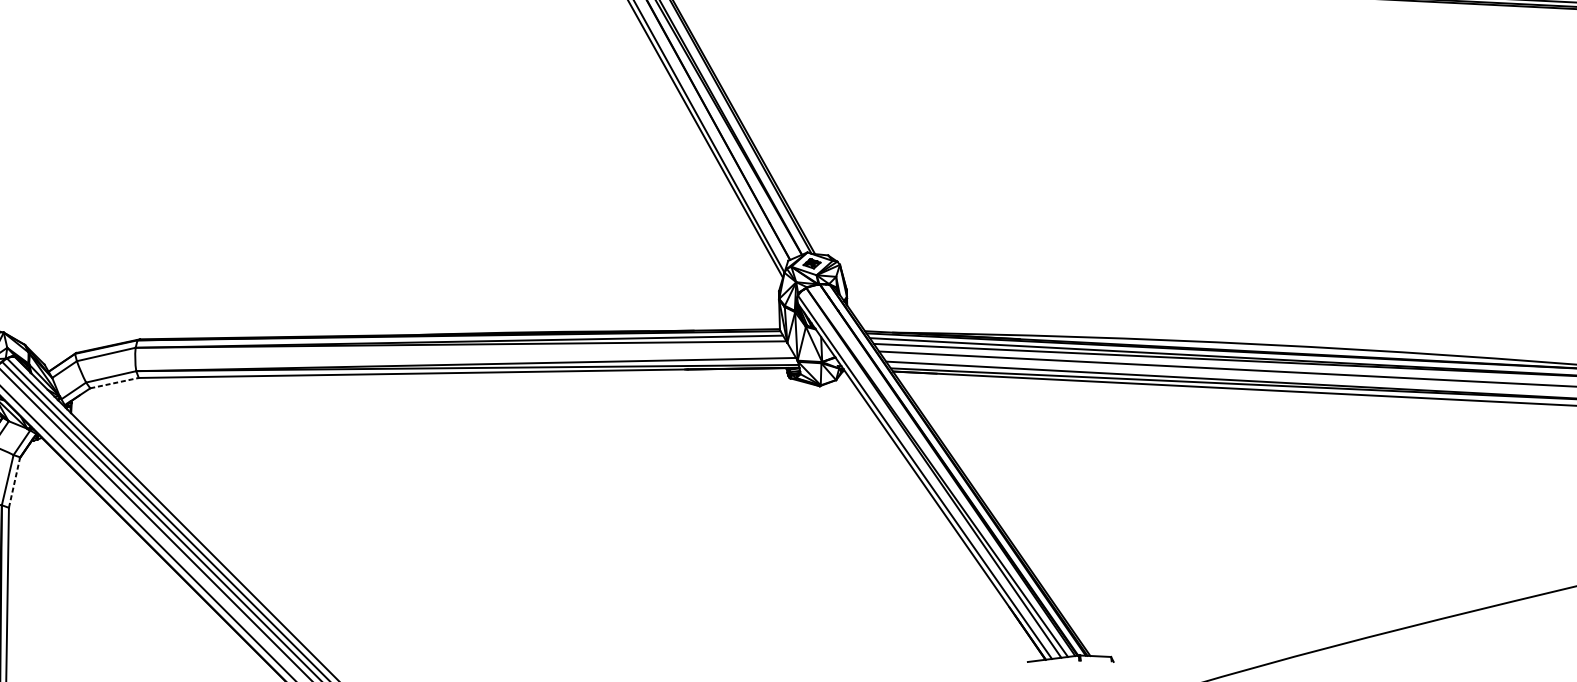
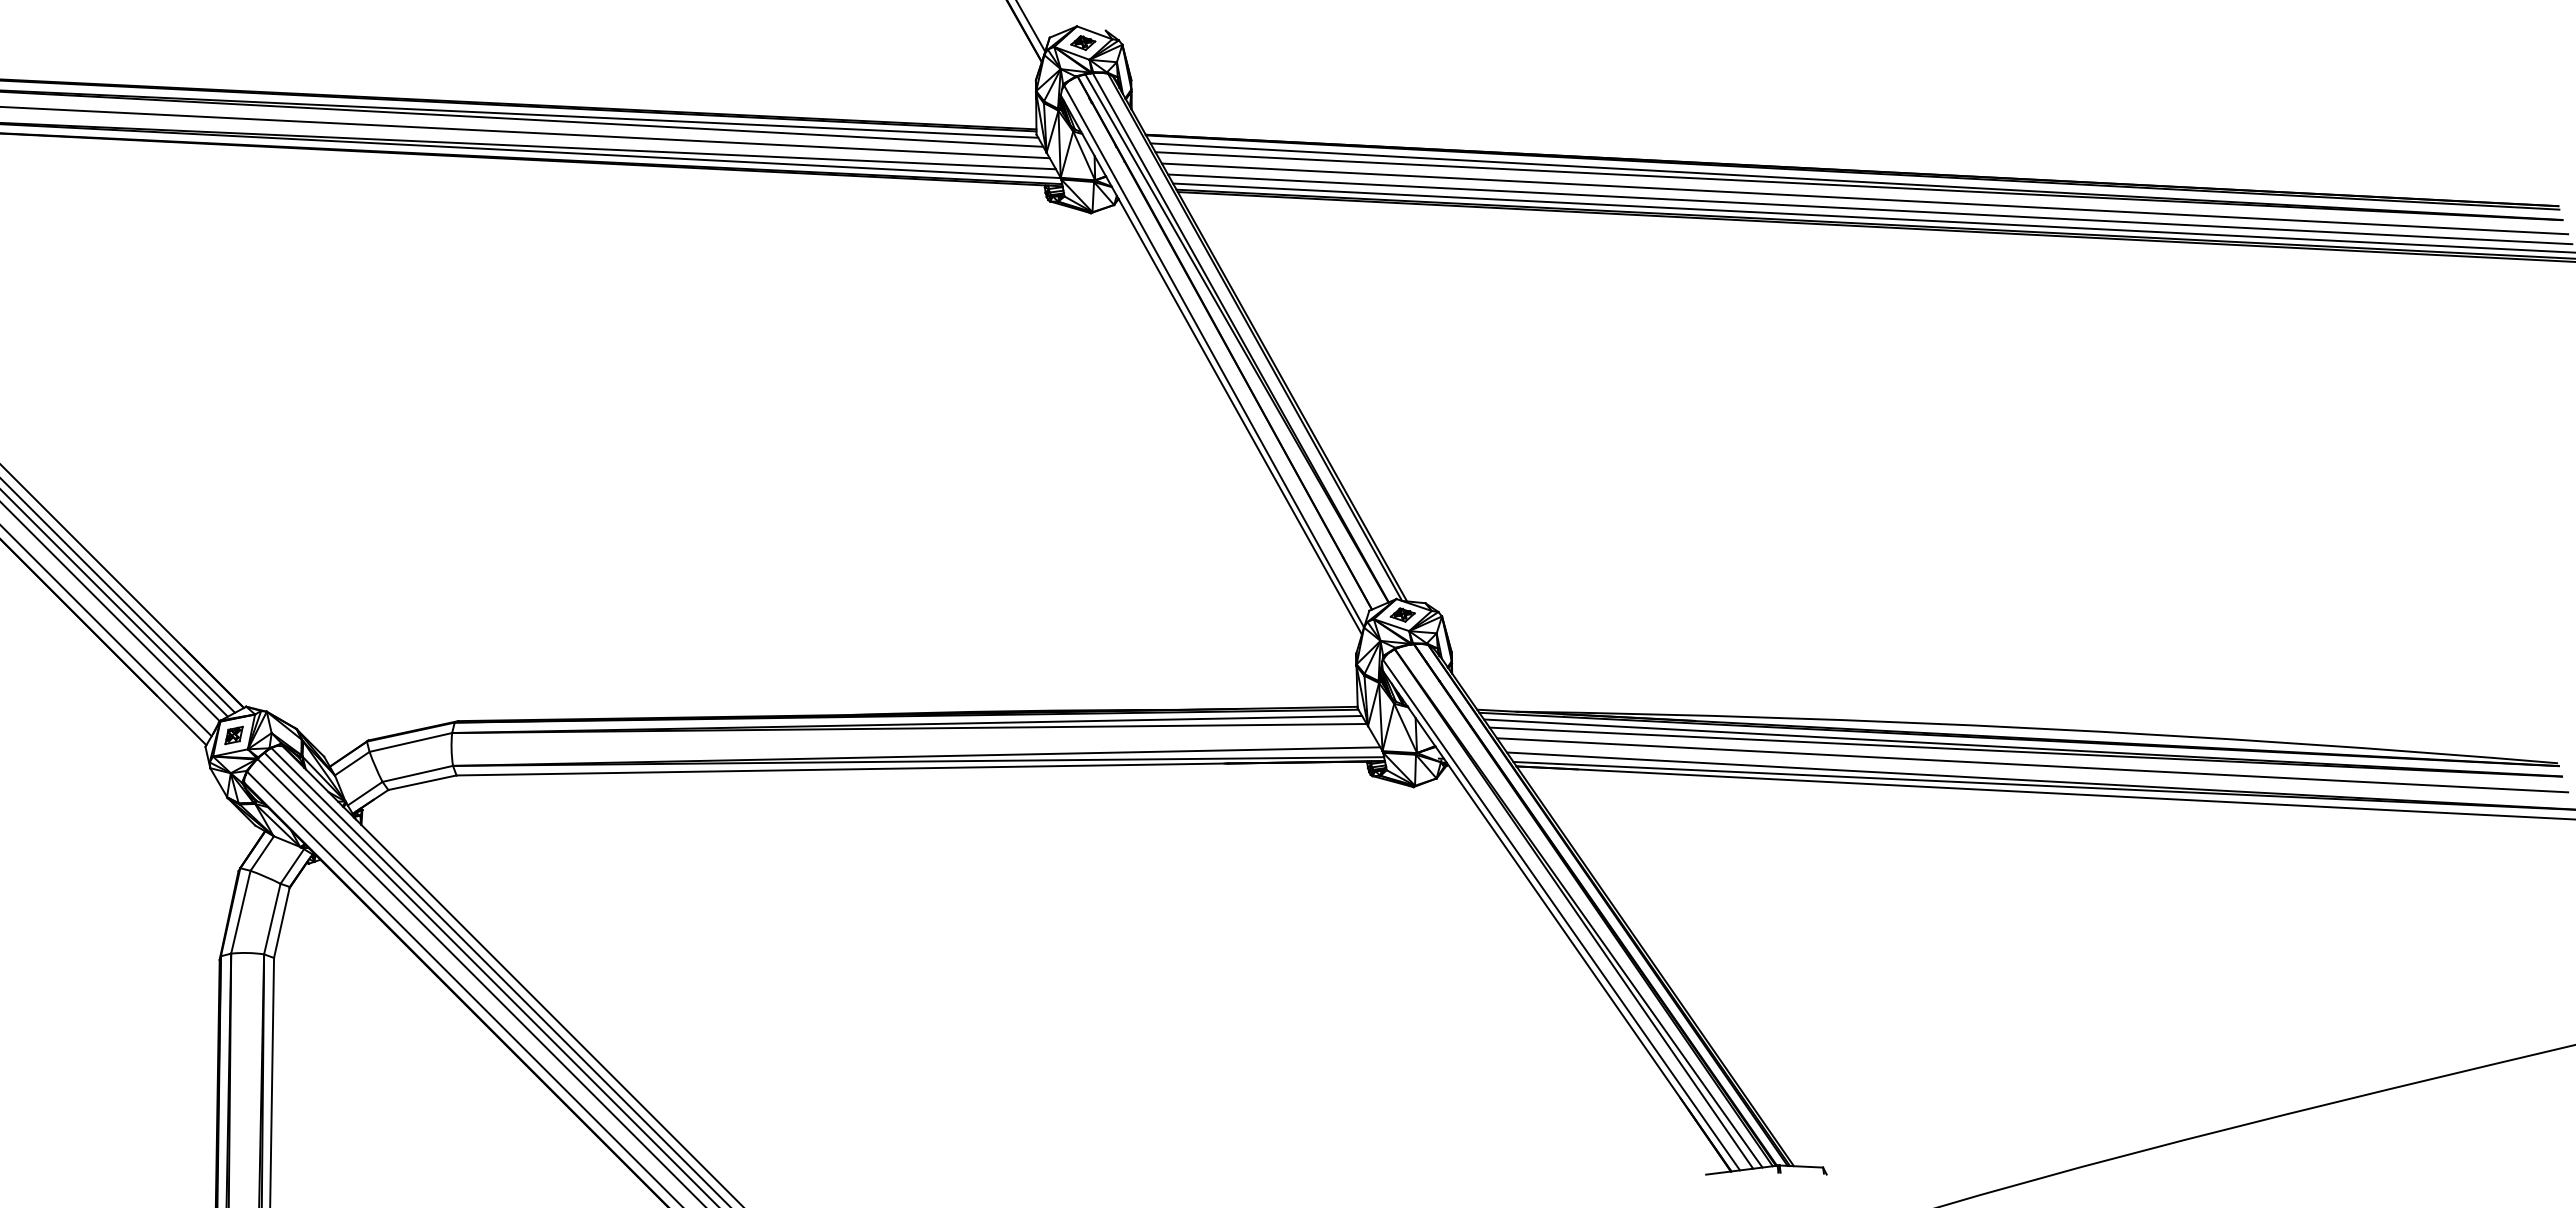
line: (114, 382) -> (422, 782), dashed -> solid
line: (14, 481) -> (282, 921), dashed -> solid

